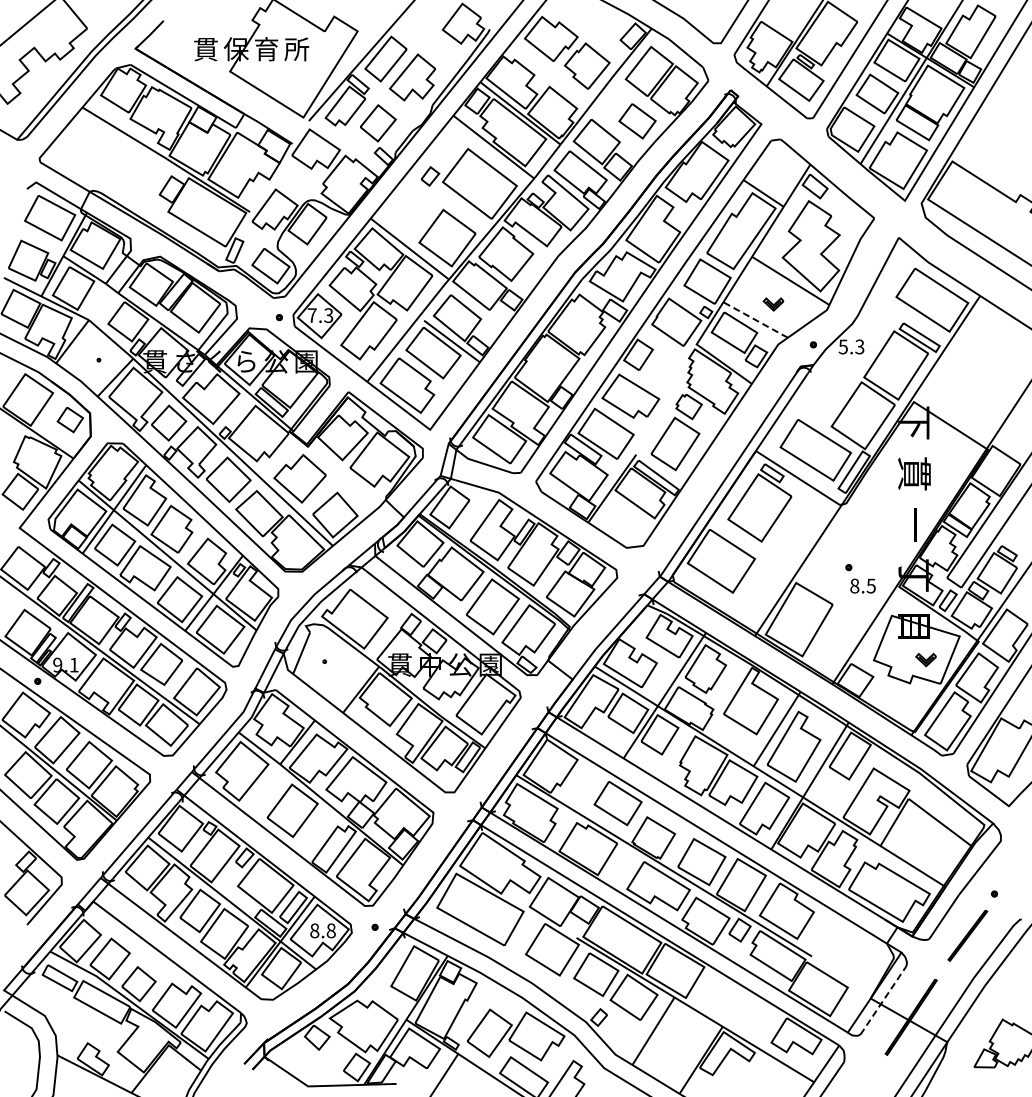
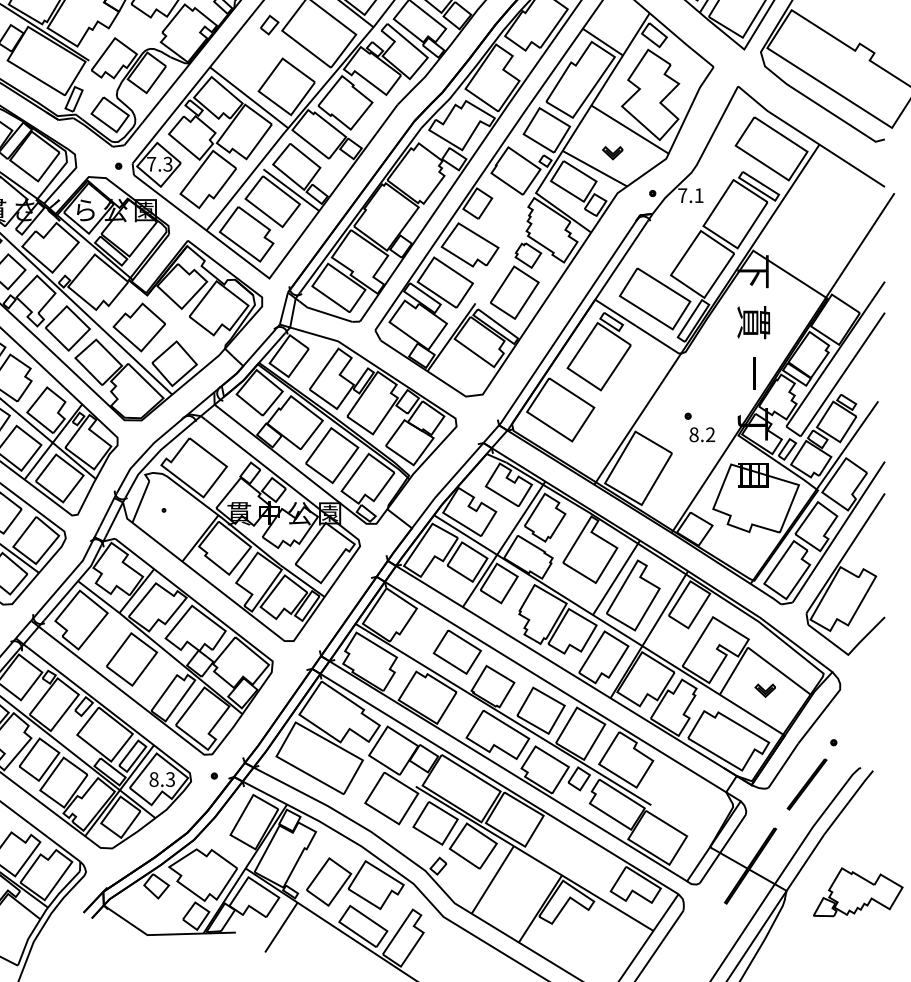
line: (755, 320) -> (594, 169), dashed -> solid
text: (851, 346) -> (690, 195), 5.3 -> 7.1
text: (870, 585) -> (709, 434), 8.5 -> 8.2
part: (925, 659) -> (764, 690), moved
text: (330, 930) -> (169, 779), 8.8 -> 8.3
line: (883, 999) -> (722, 848), dashed -> solid

